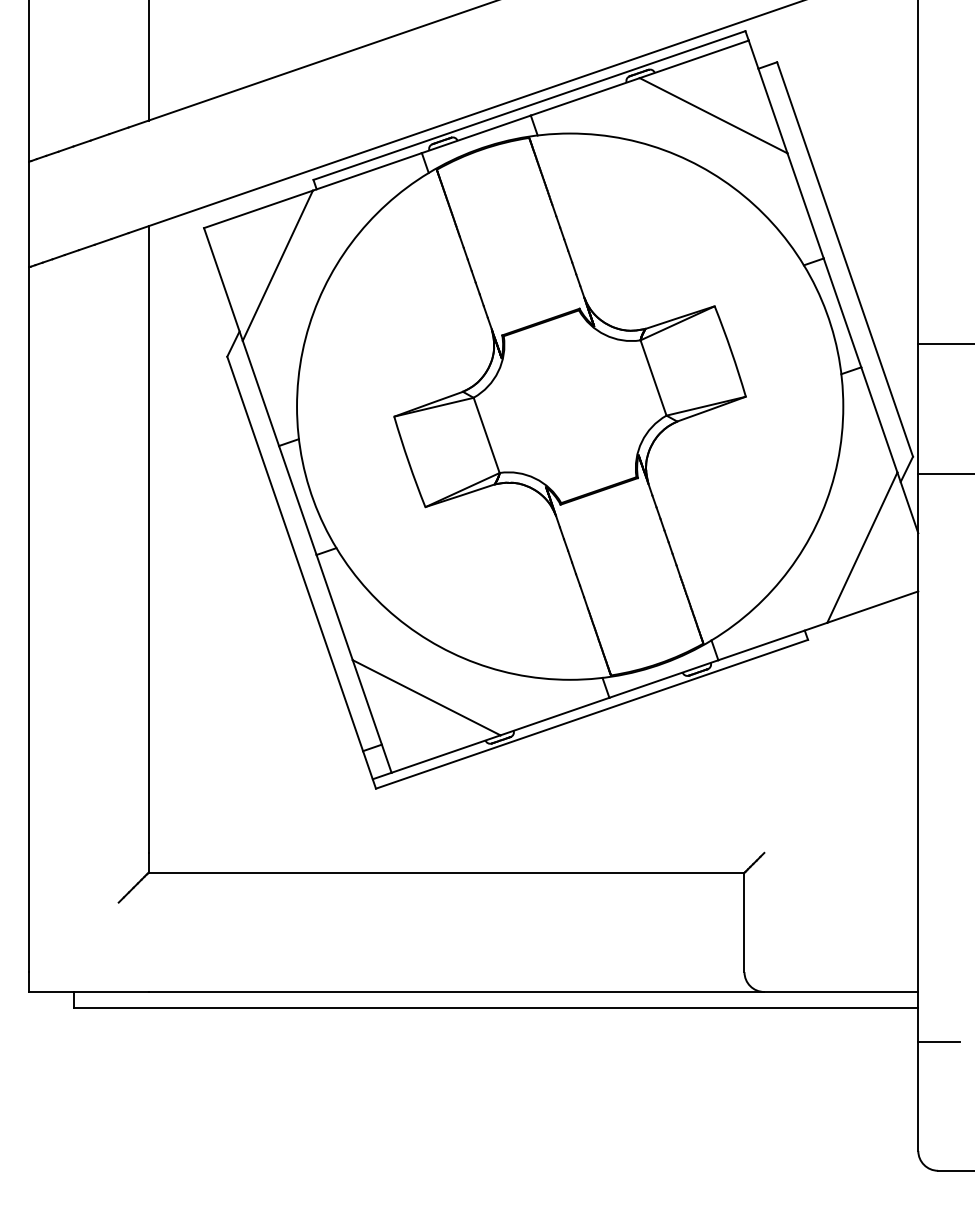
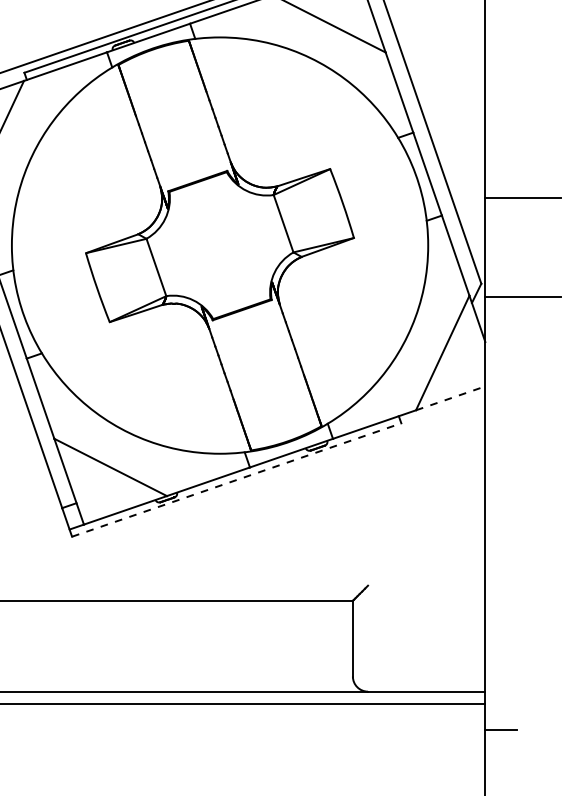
line: (873, 606) -> (451, 397), solid -> dashed
line: (592, 714) -> (237, 480), solid -> dashed

